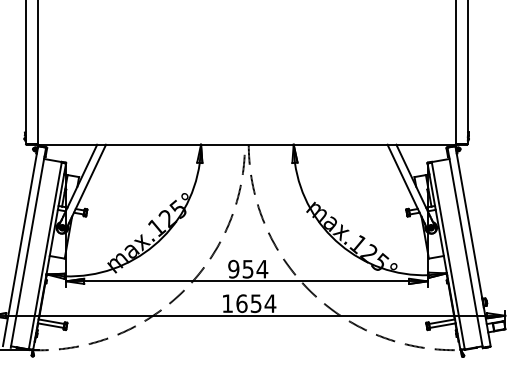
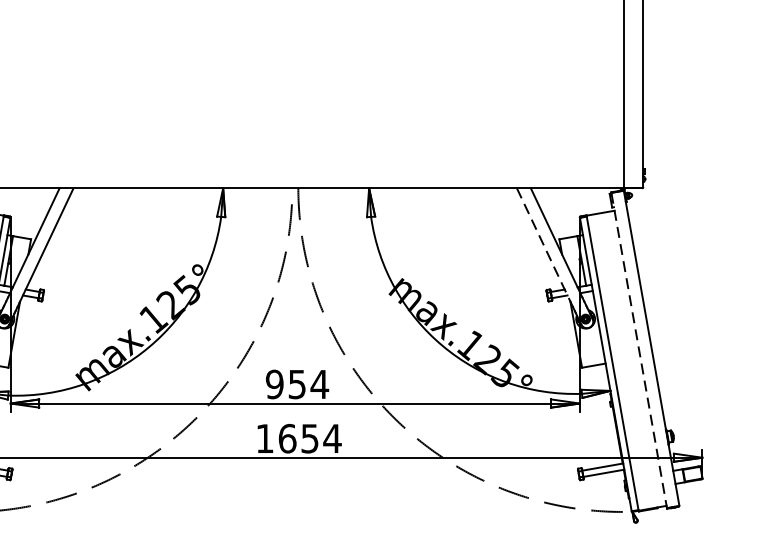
line: (404, 181) -> (543, 246), solid -> dashed
line: (465, 247) -> (639, 350), solid -> dashed

